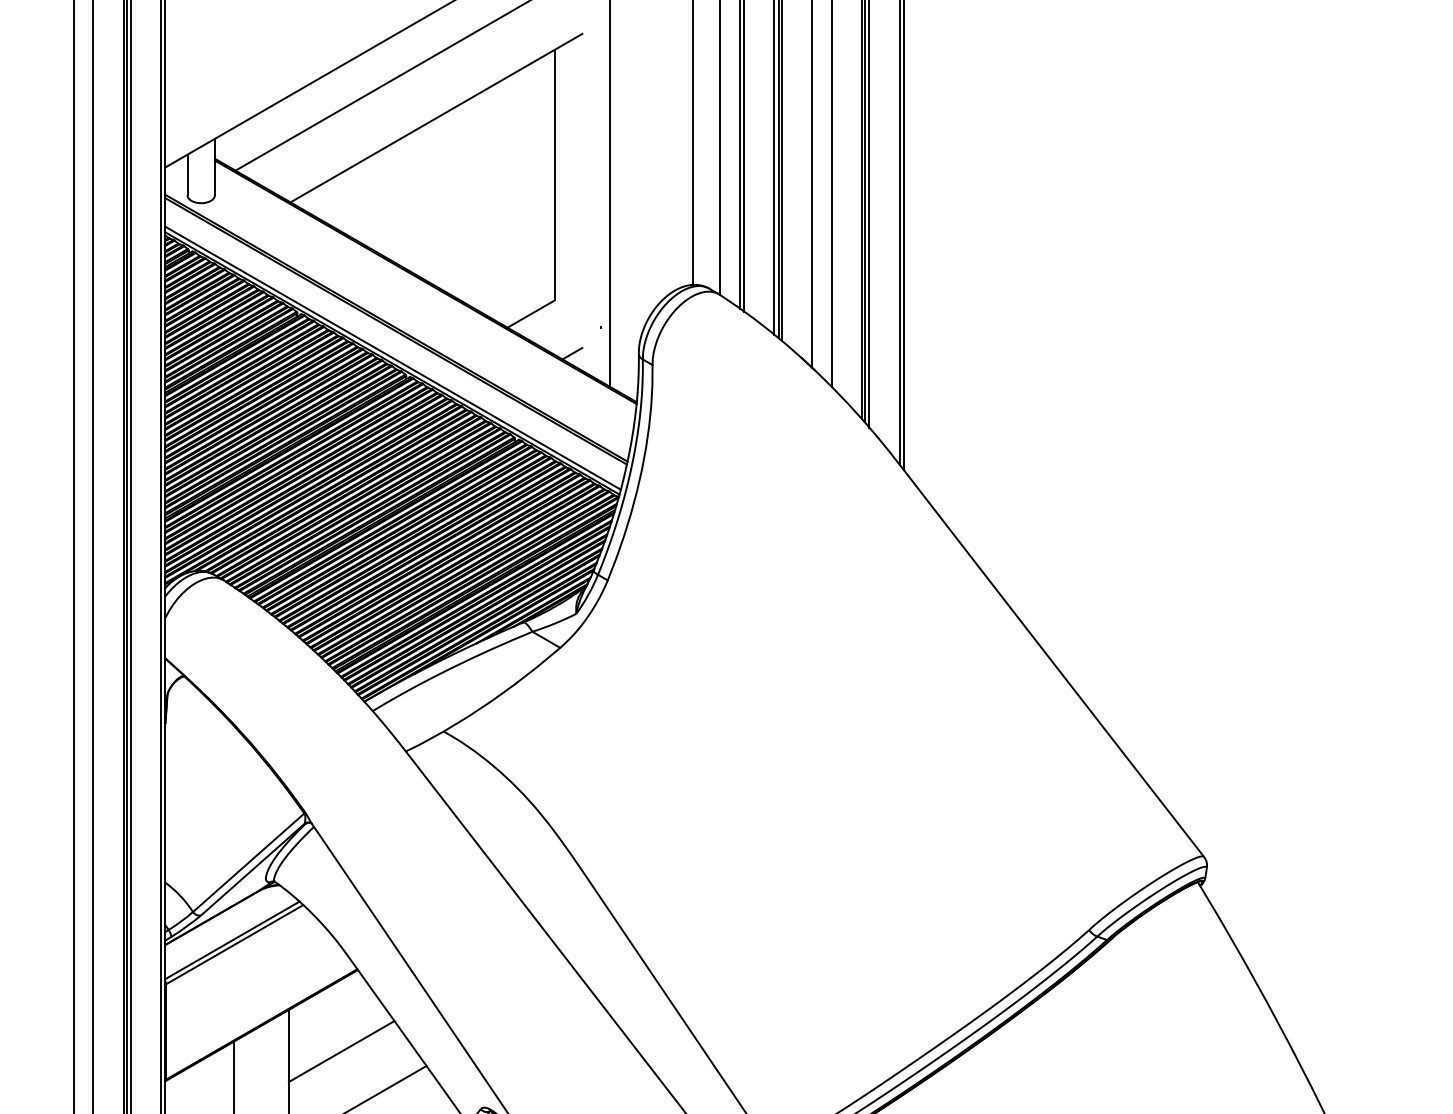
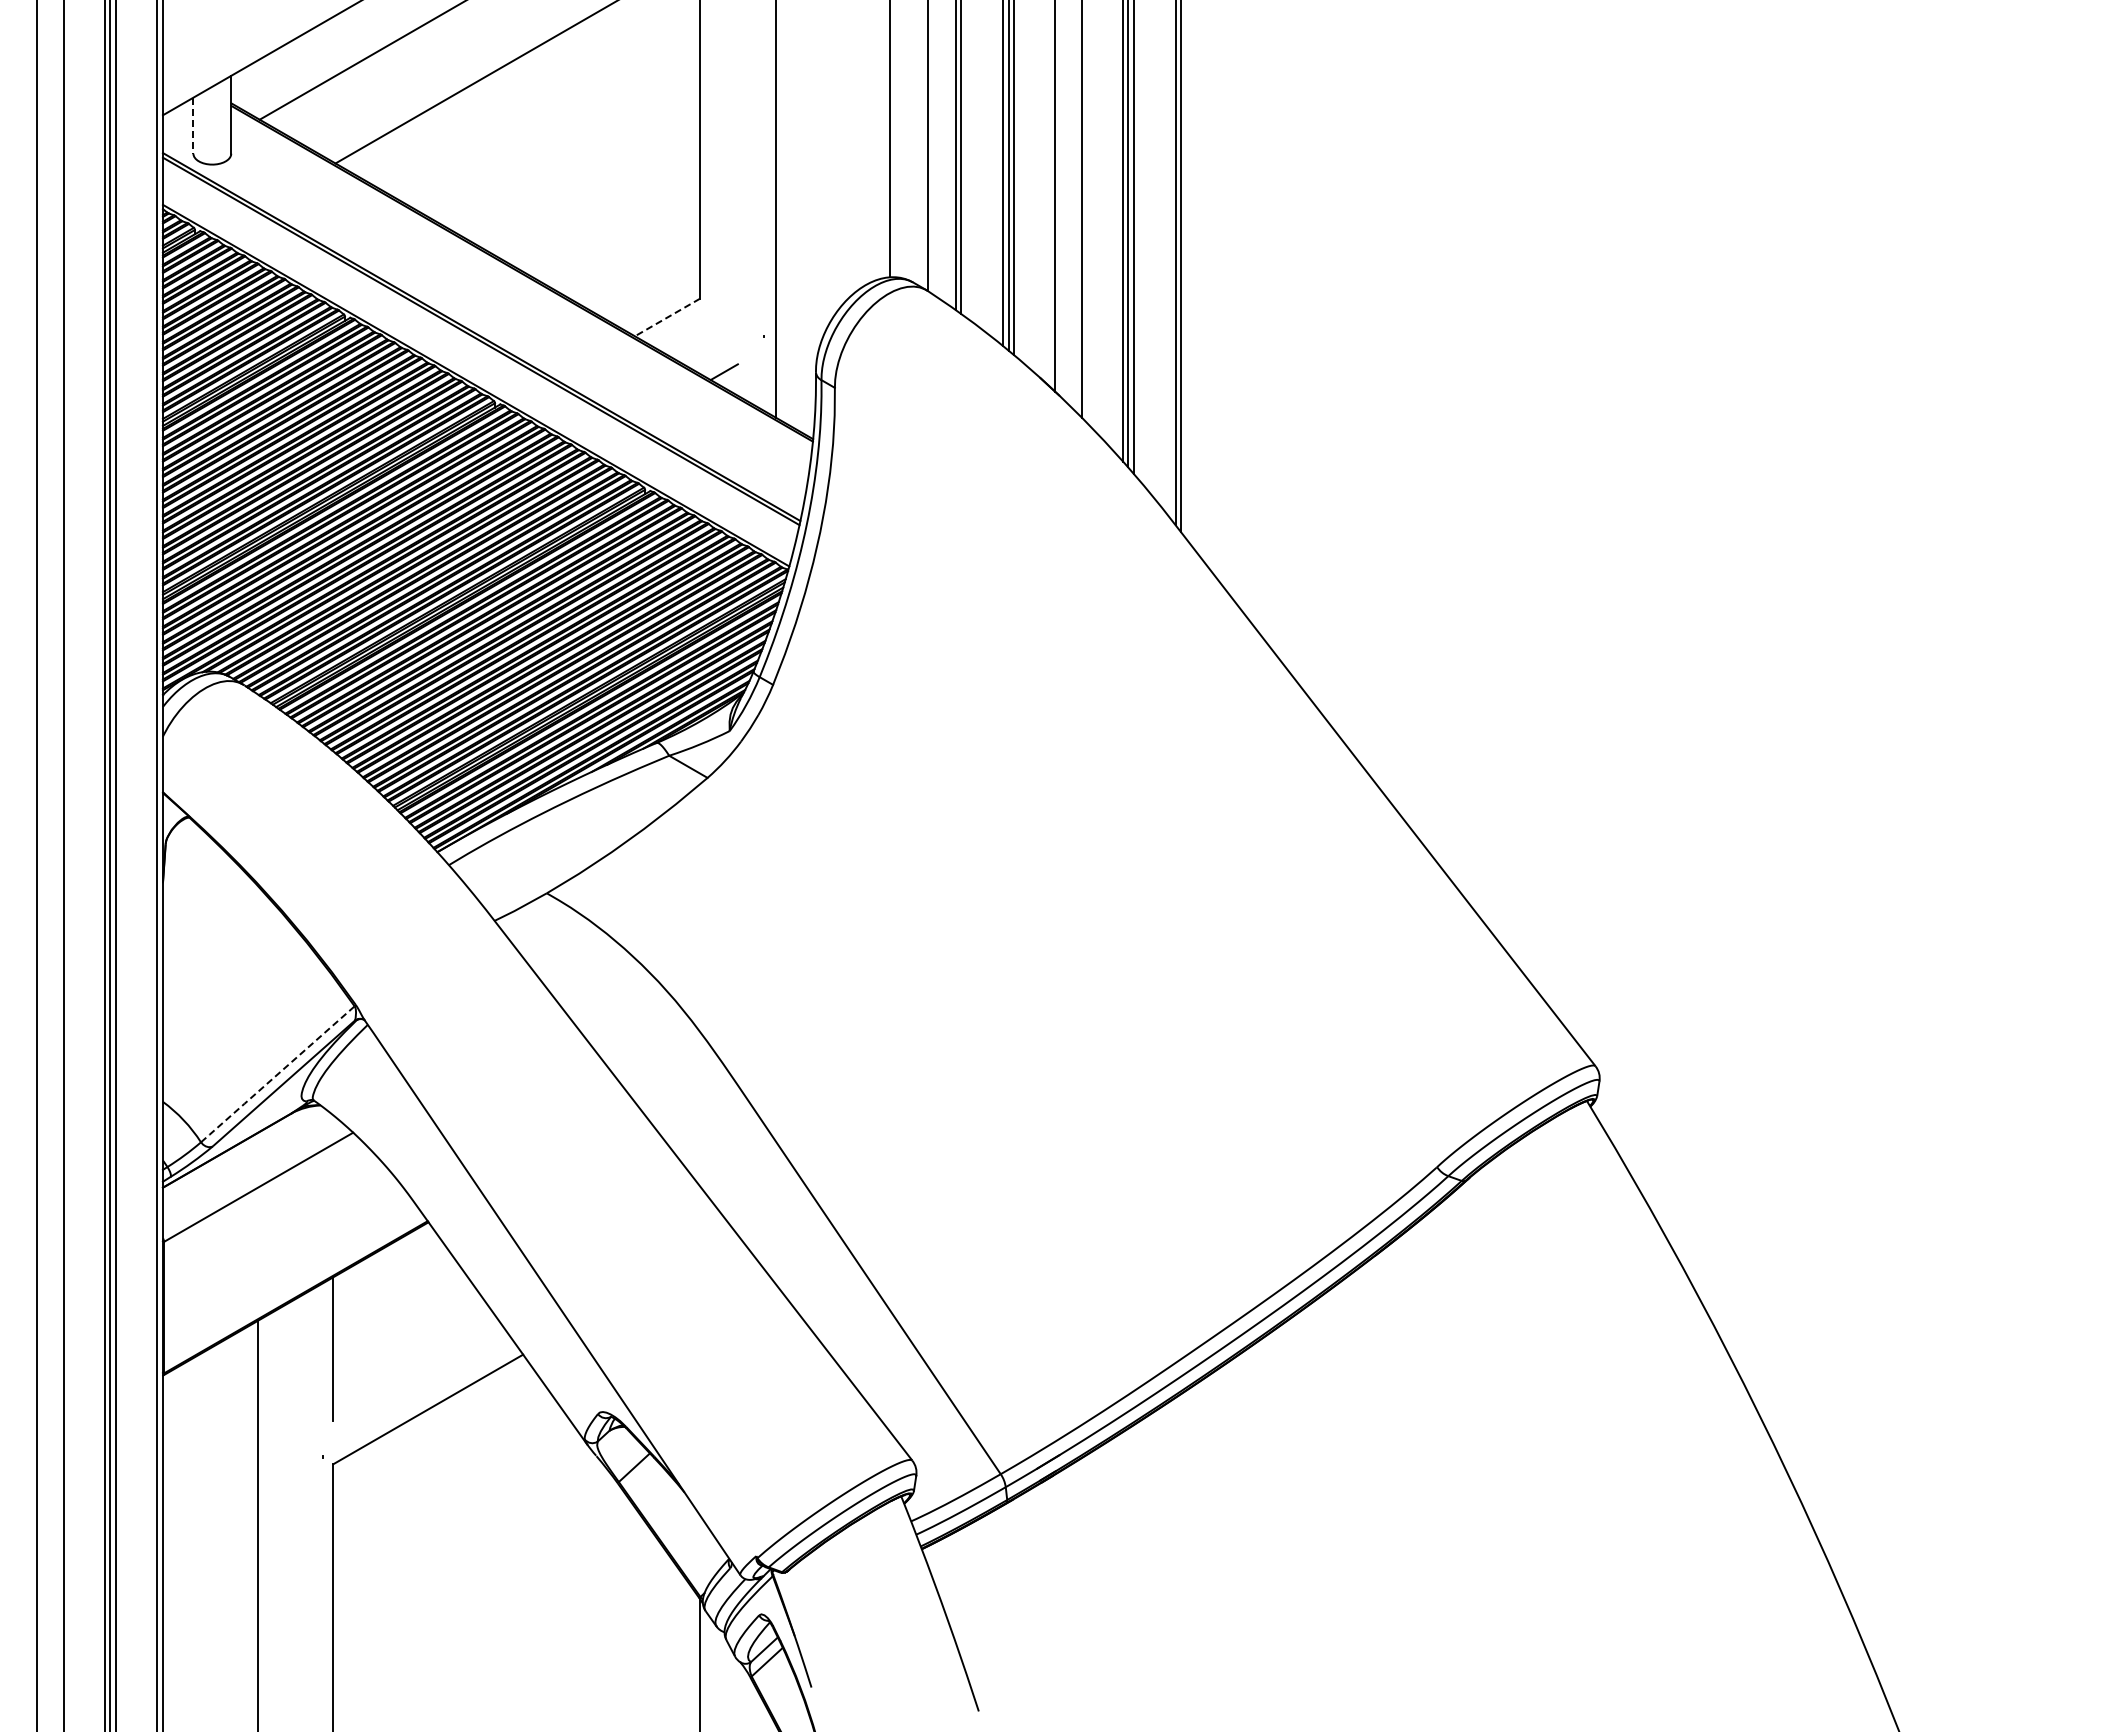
line: (187, 175) -> (193, 126), solid -> dashed
line: (531, 314) -> (667, 317), solid -> dashed
line: (392, 358) -> (476, 378), removed
line: (248, 862) -> (277, 1074), solid -> dashed
line: (232, 939) -> (255, 1180), removed
line: (341, 1051) -> (405, 1334), removed

